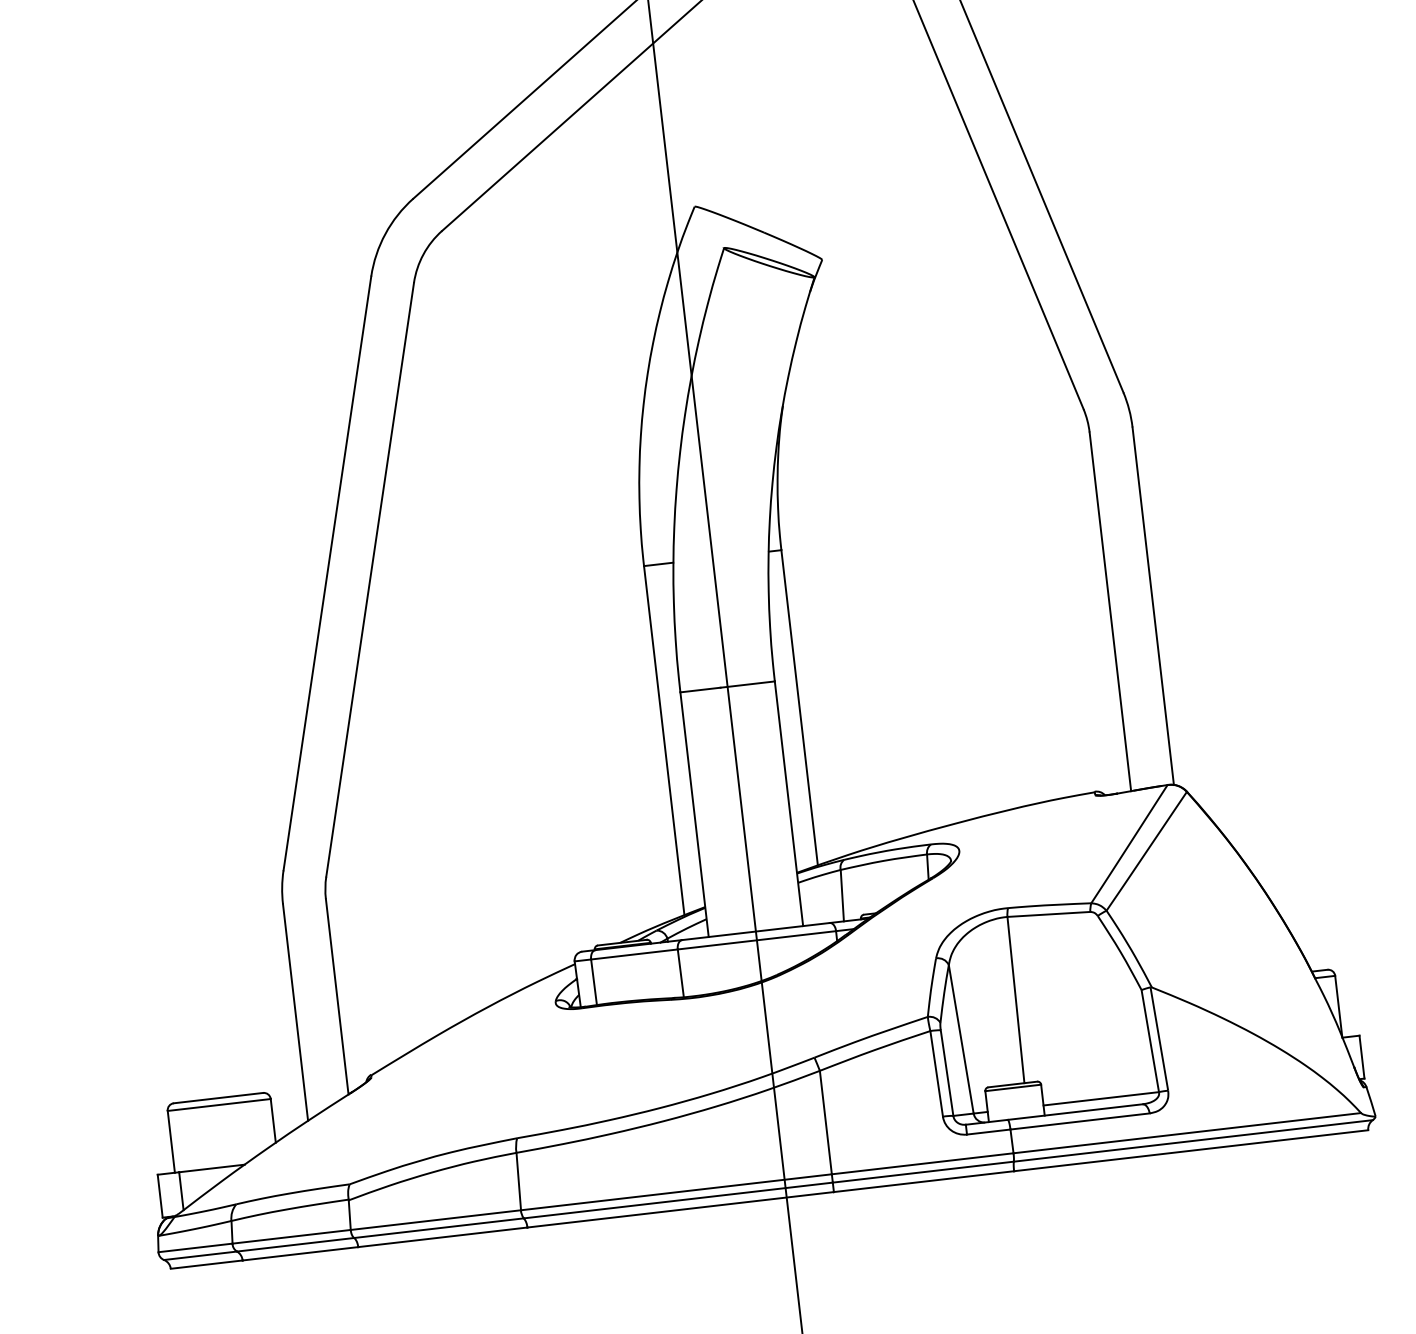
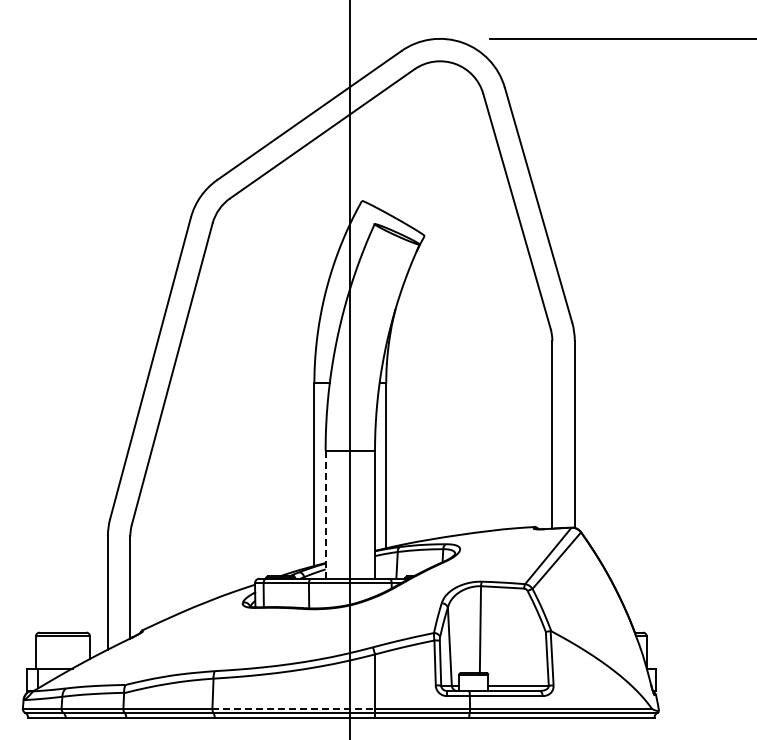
line: (694, 814) -> (325, 514), solid -> dashed
line: (677, 1191) -> (294, 708), solid -> dashed

